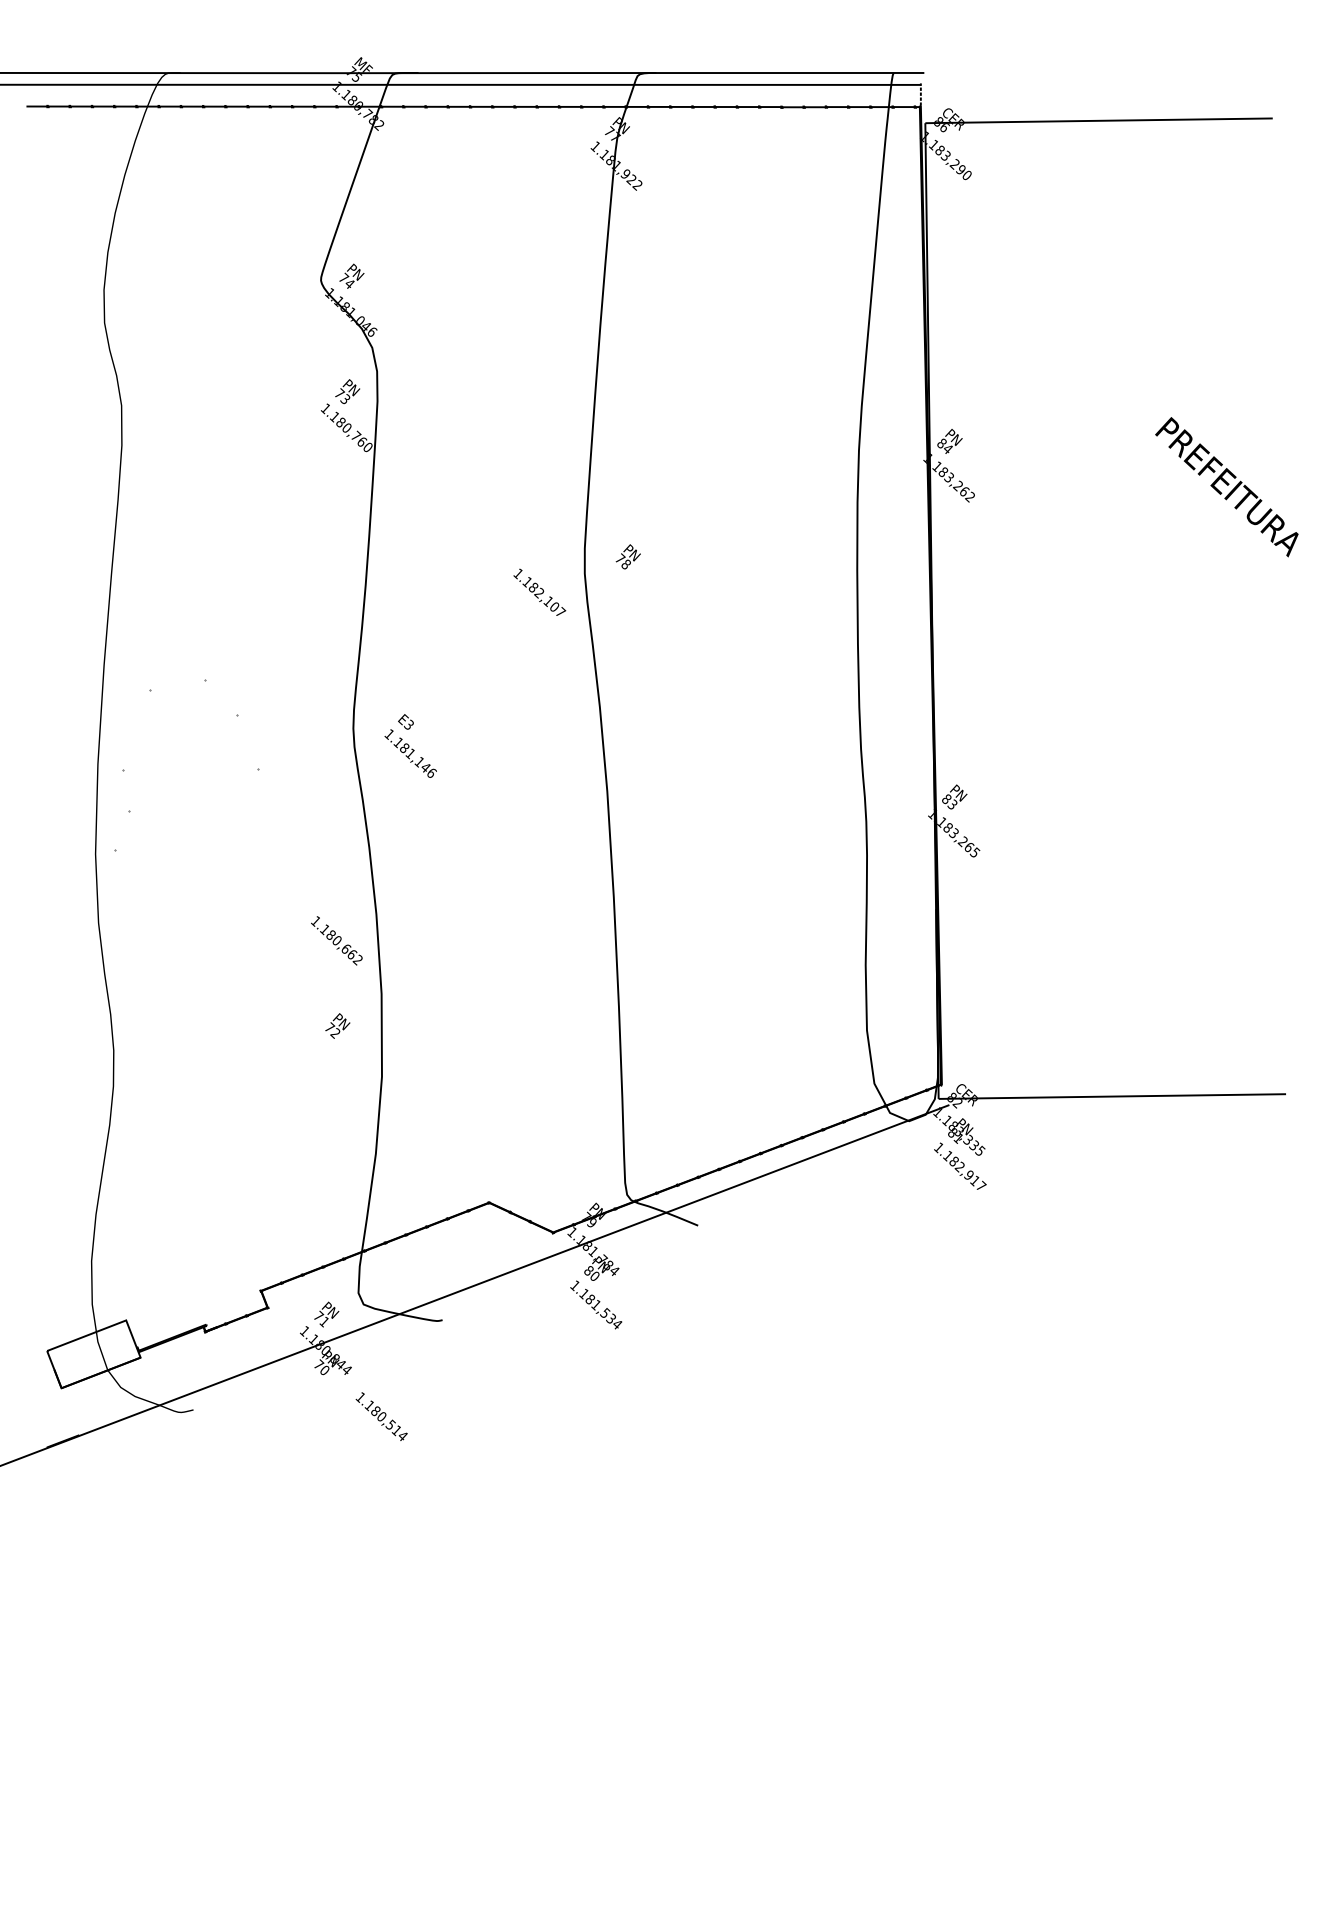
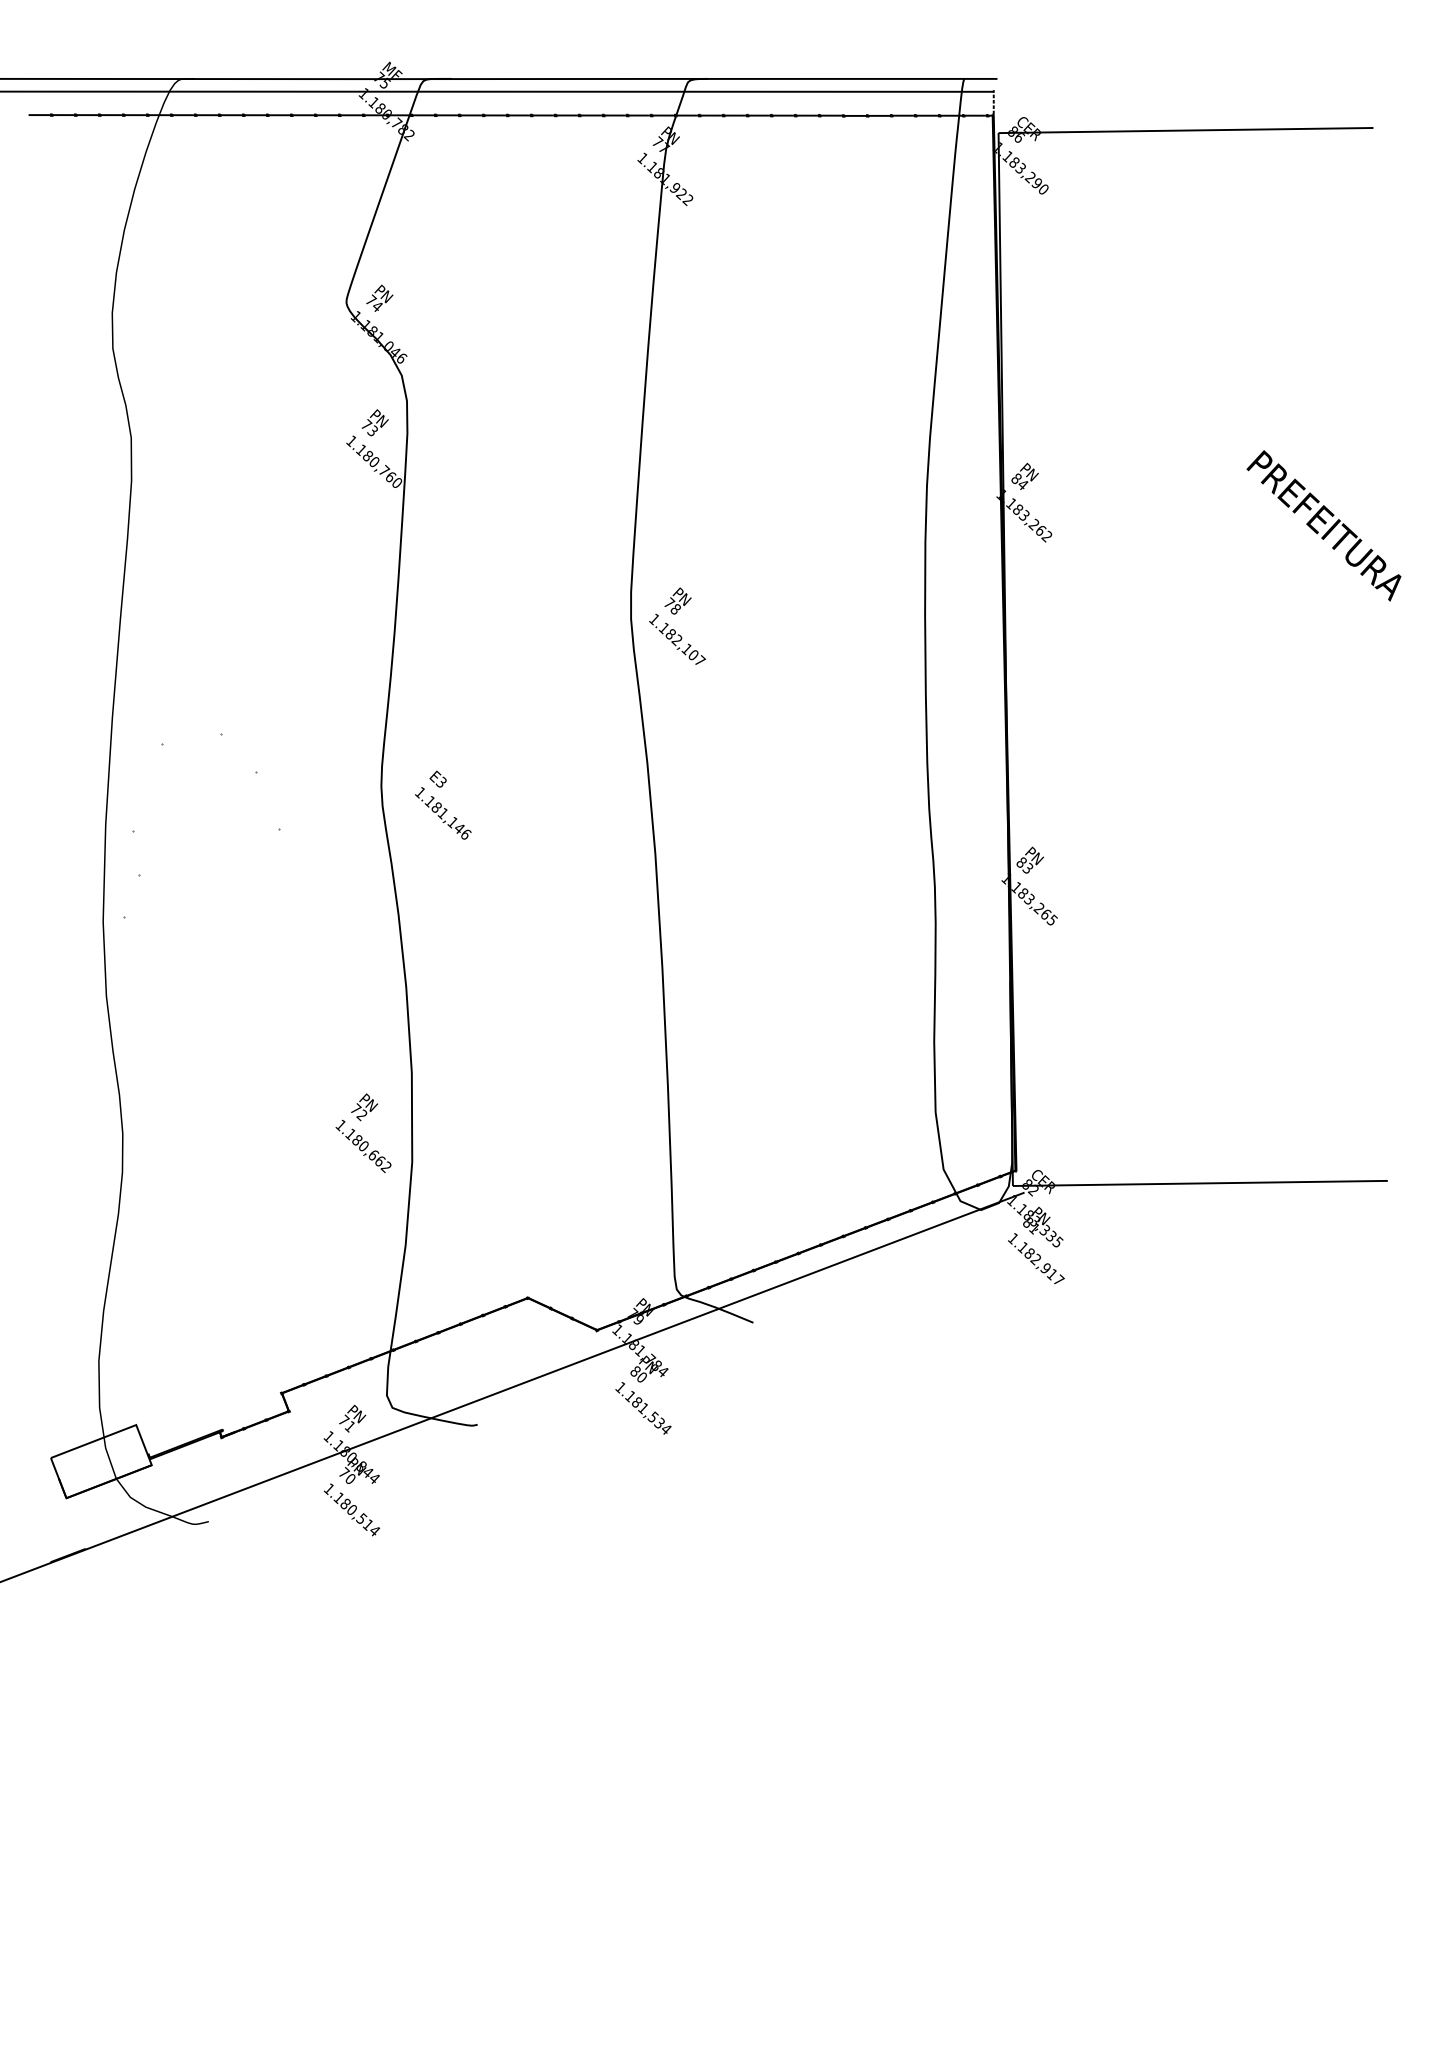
text: (539, 592) -> (677, 639), moved
text: (336, 939) -> (363, 1145), moved
text: (381, 1416) -> (351, 1509), moved

